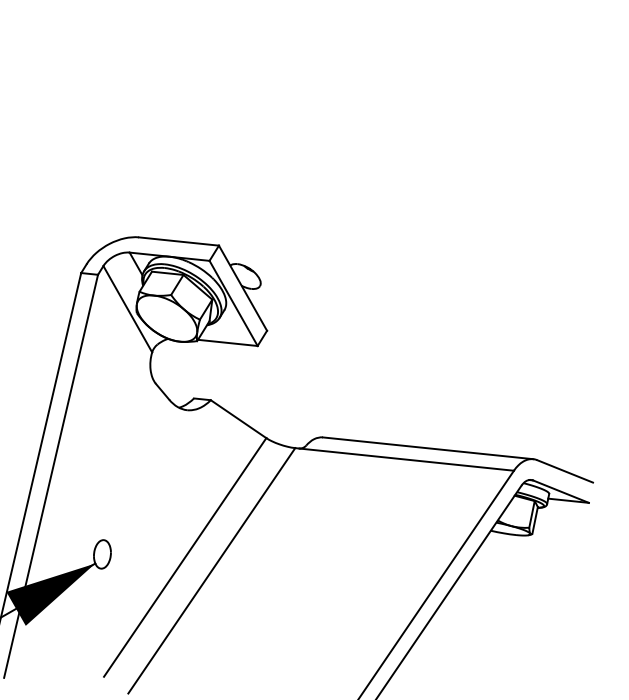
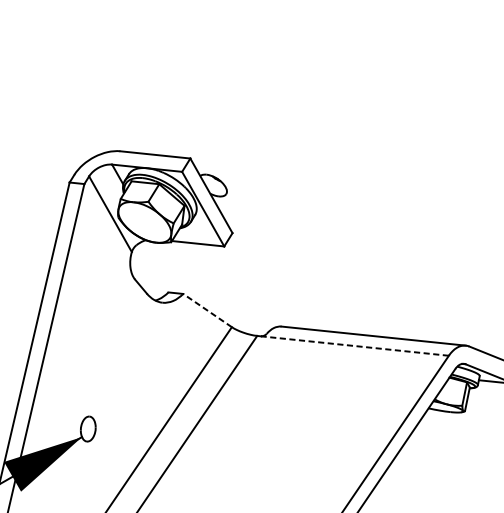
line: (238, 419) -> (207, 310), solid -> dashed
line: (406, 459) -> (354, 345), solid -> dashed

